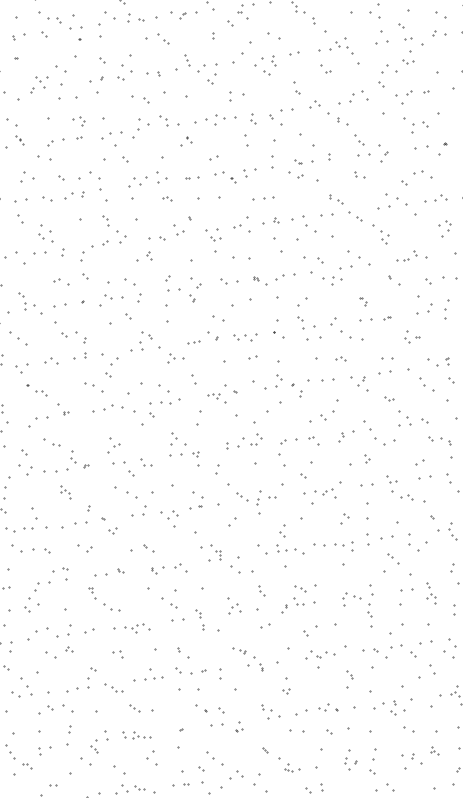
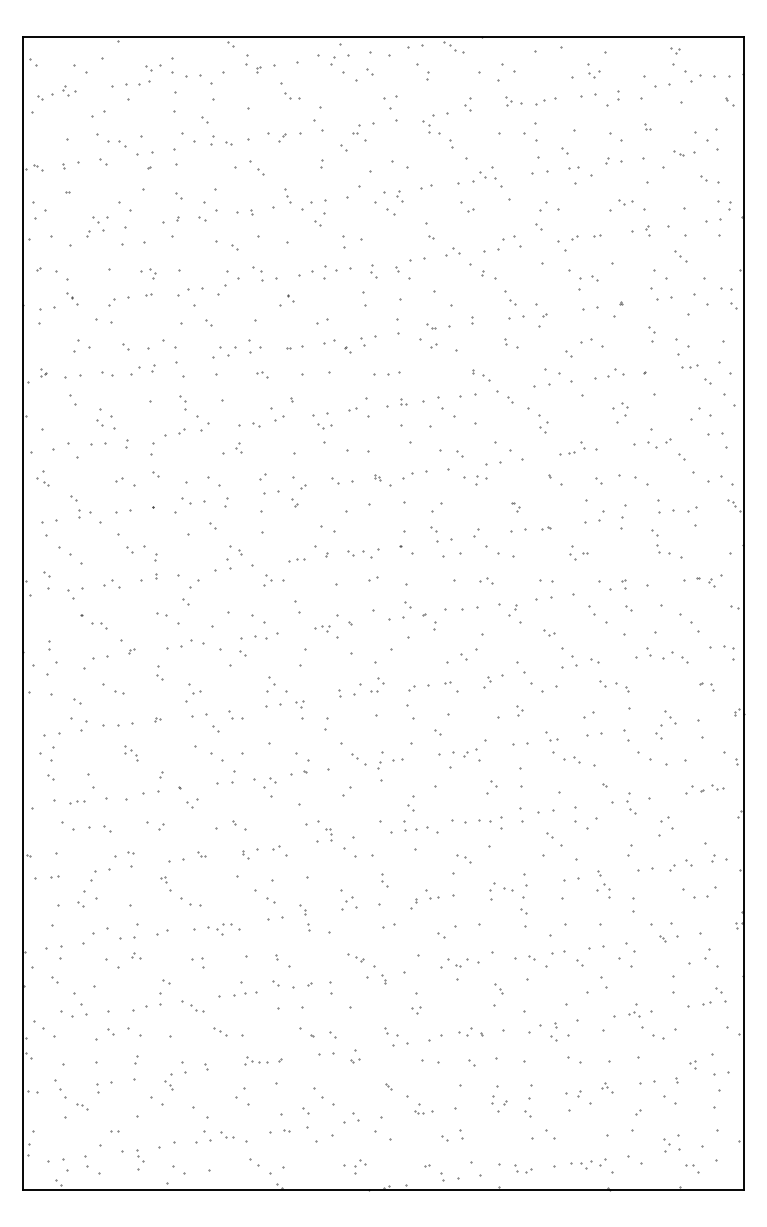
part: (408, 61) -> (625, 202), moved
part: (72, 456) -> (159, 672), moved
part: (24, 530) -> (77, 802), size x0.62
part: (299, 589) -> (463, 858), moved
part: (141, 735) -> (256, 1060), moved

